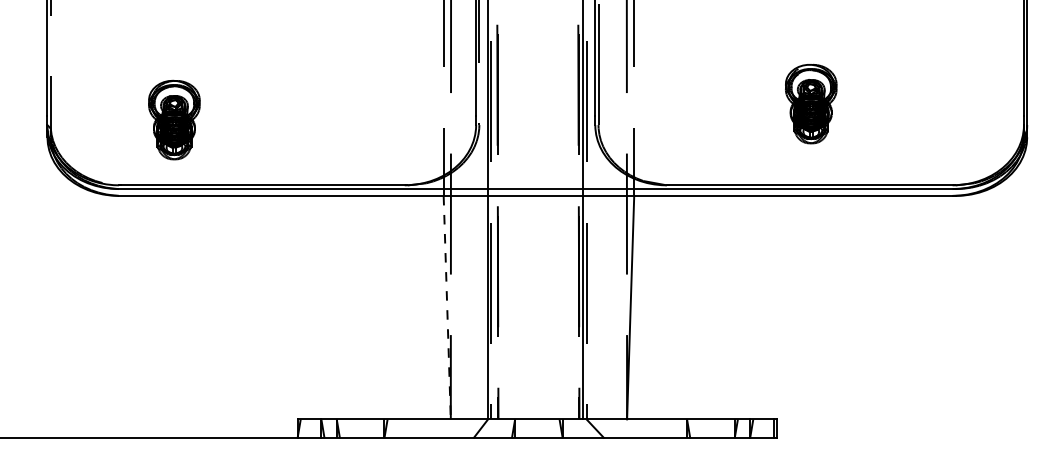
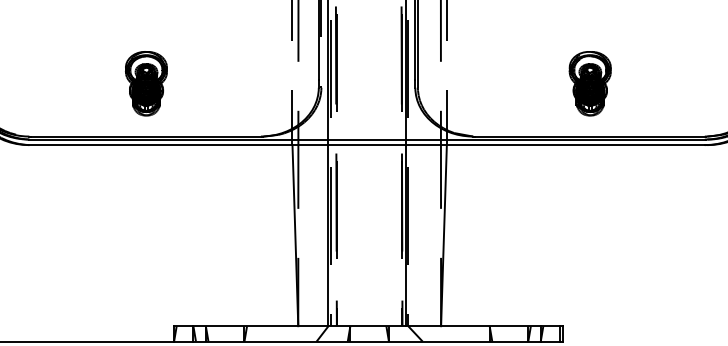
part: (811, 103) -> (590, 83), moved
part: (174, 119) -> (146, 83), moved
line: (447, 307) -> (295, 235), dashed -> solid

